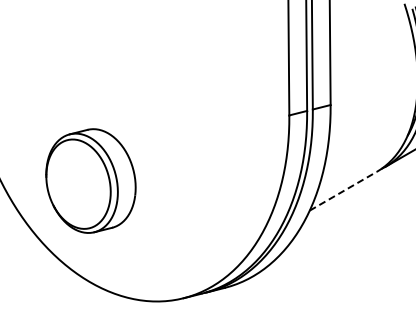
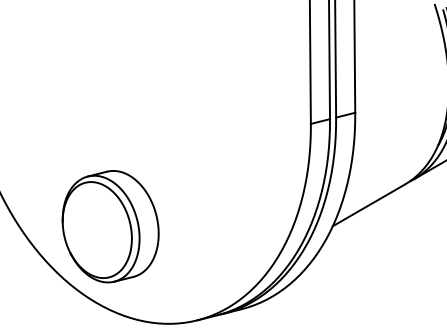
part: (90, 180) -> (110, 226), moved
line: (343, 191) -> (369, 205), dashed -> solid

